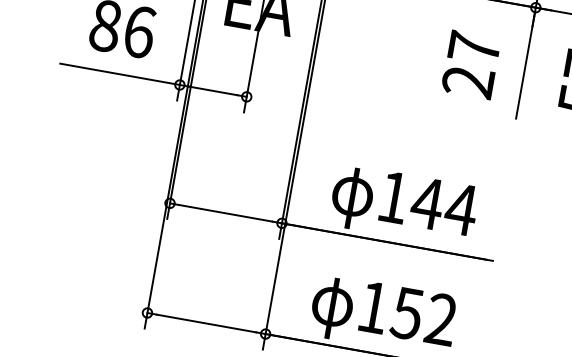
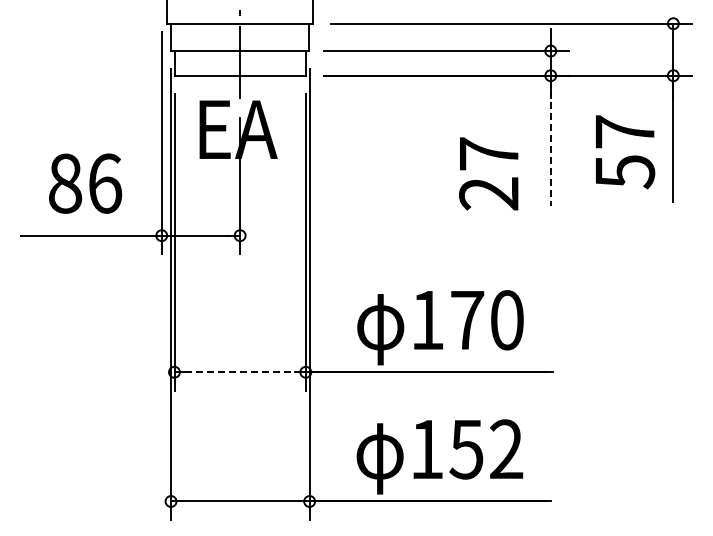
text: (470, 64) -> (488, 173), moved
line: (525, 65) -> (550, 143), solid -> dashed
text: (444, 206) -> (487, 320), 144 -> 170
line: (226, 213) -> (240, 372), solid -> dashed

